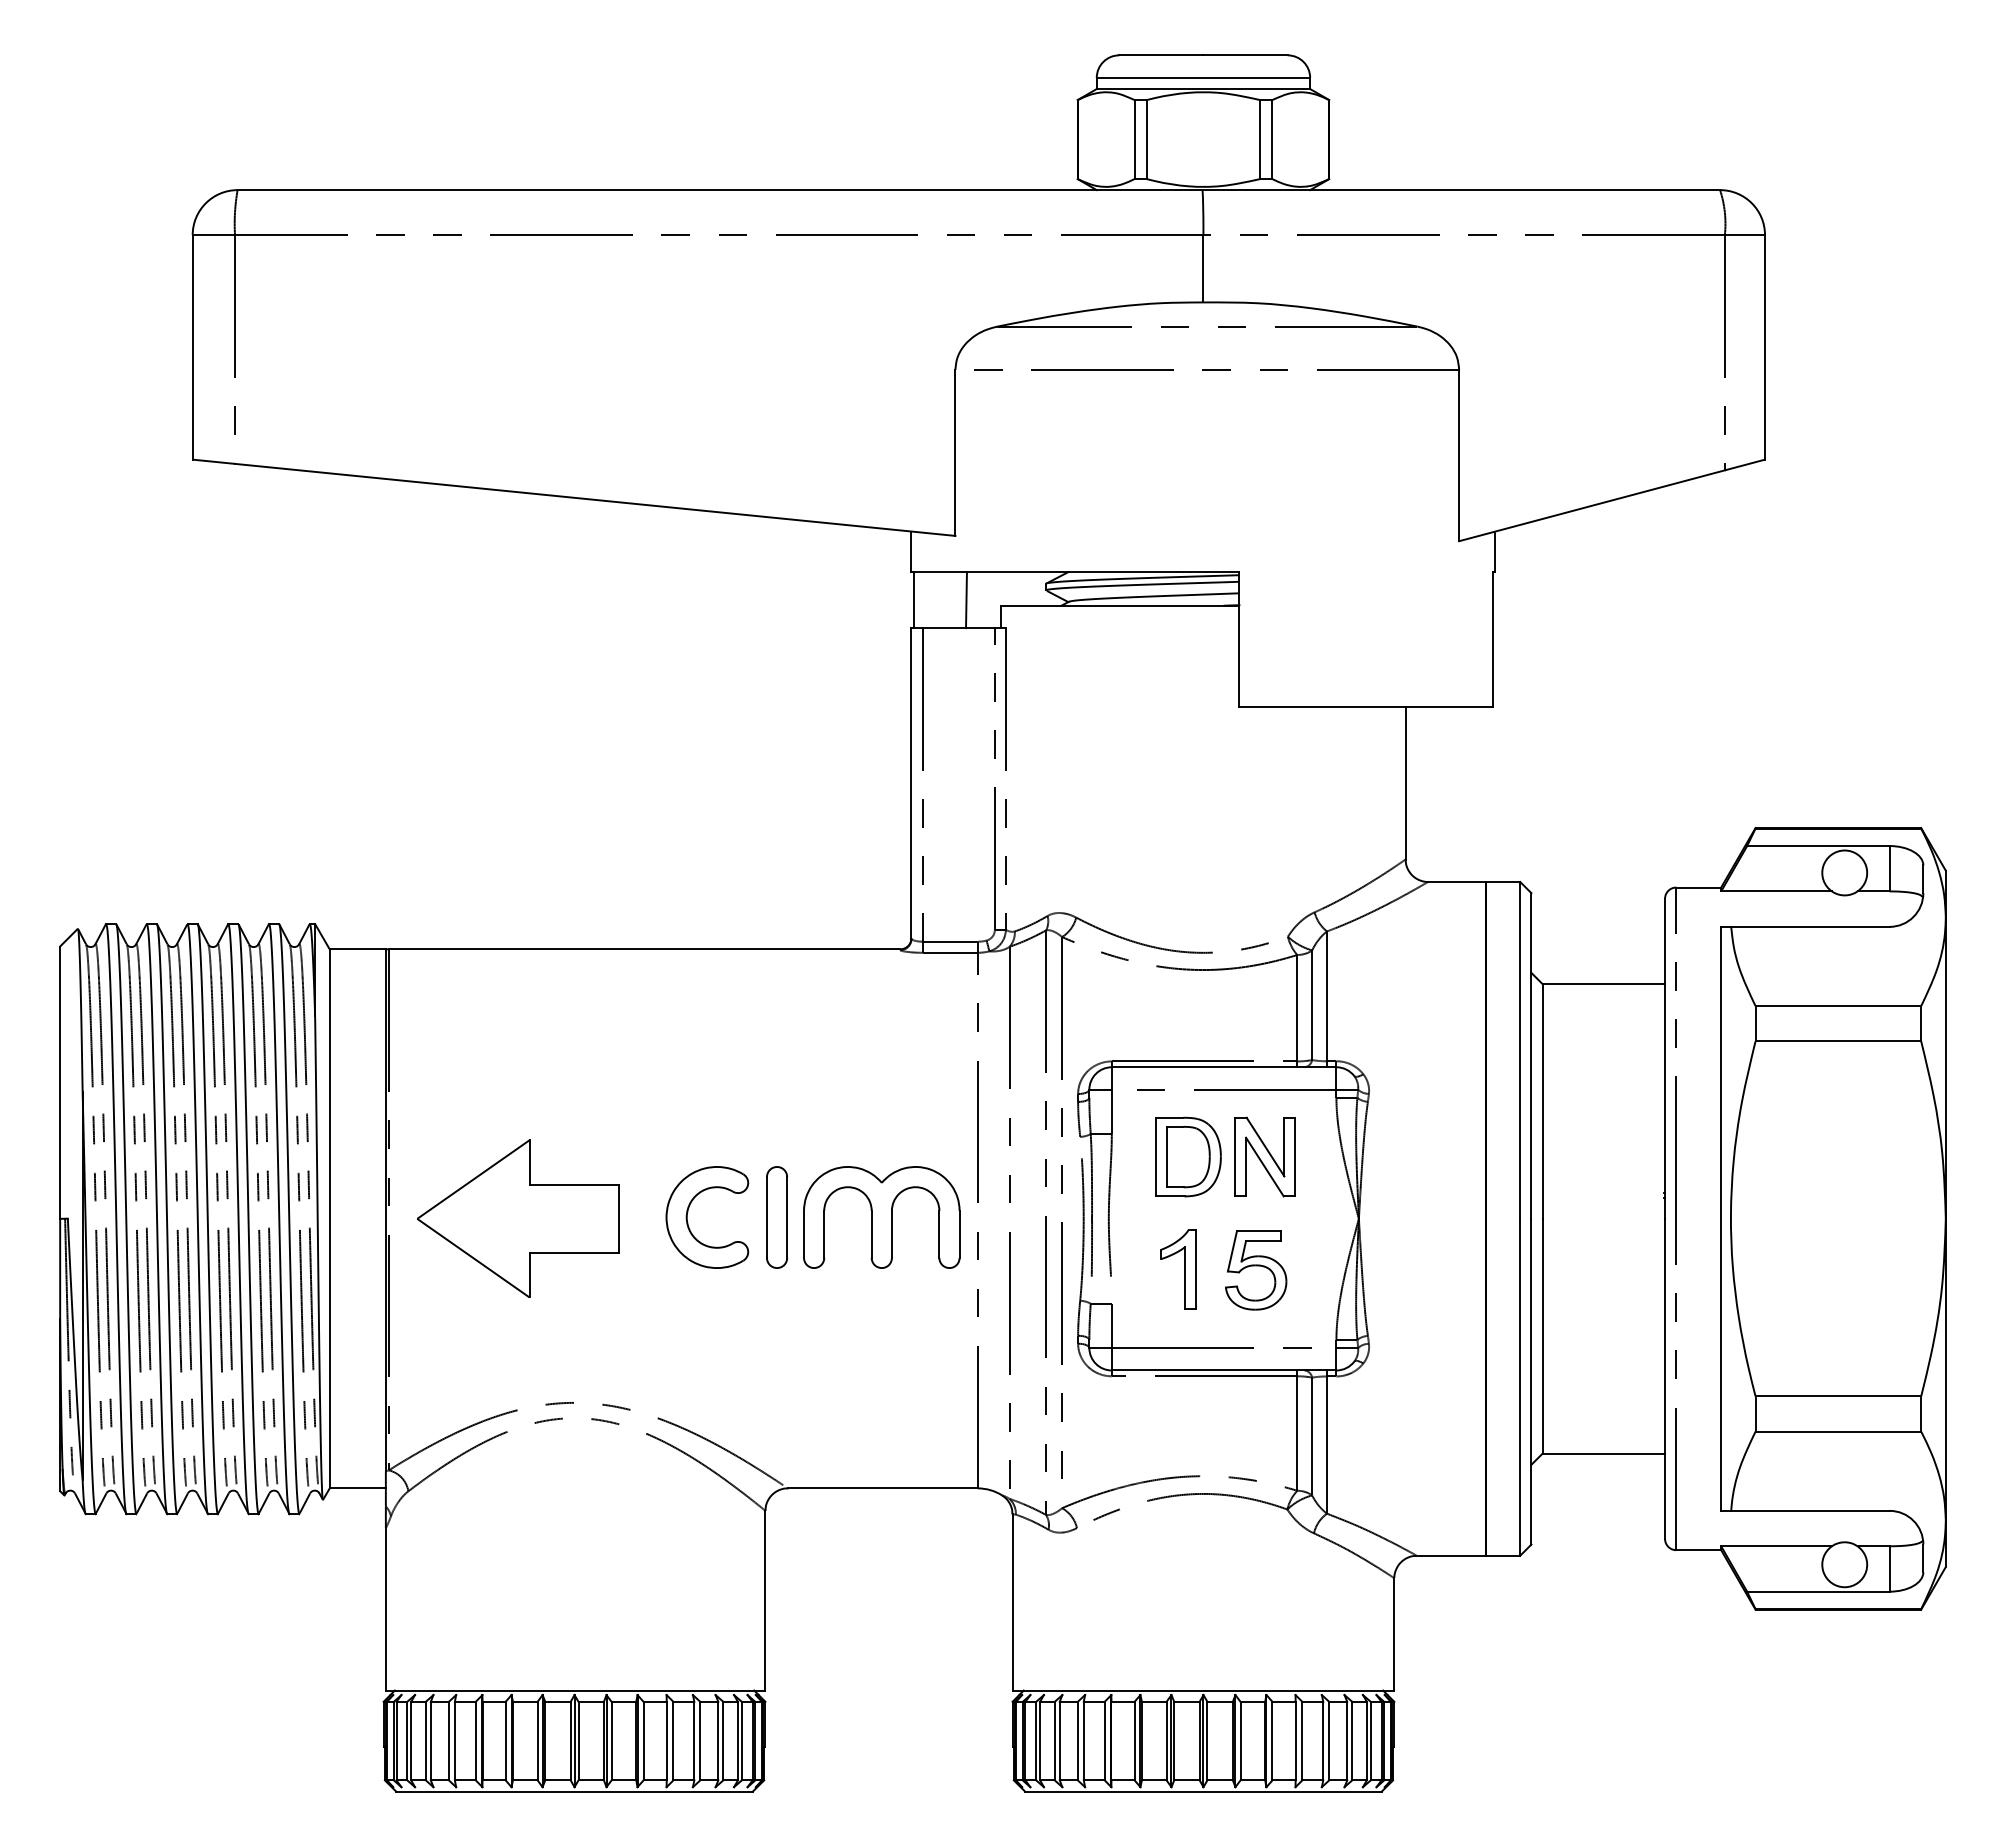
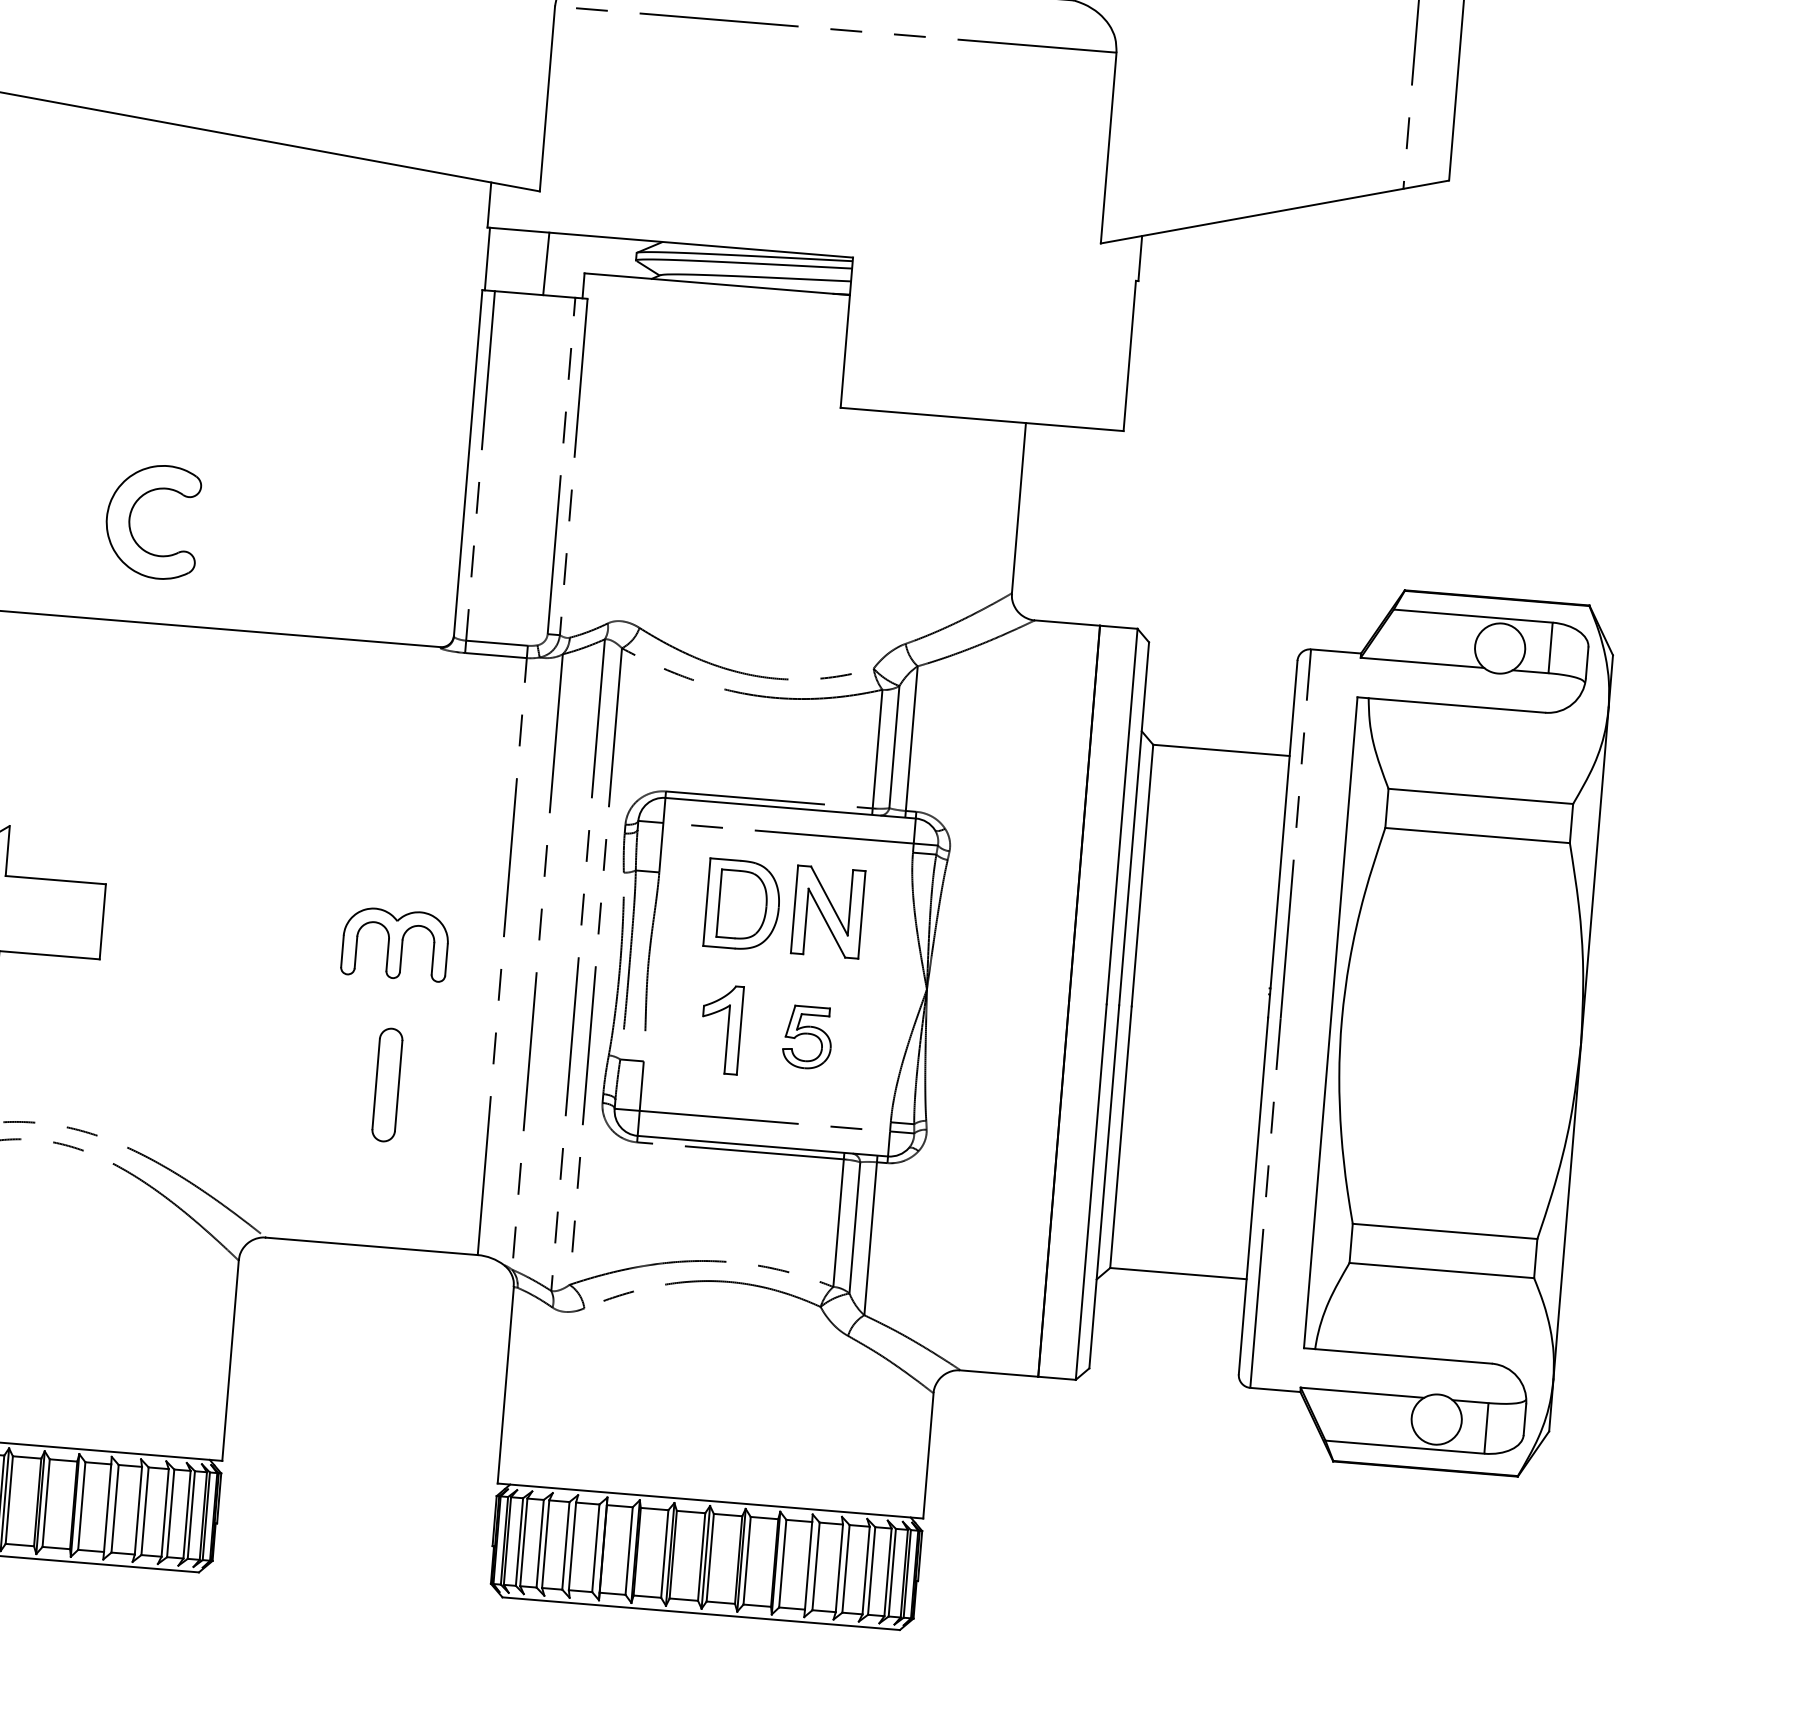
part: (688, 1212) -> (131, 514), moved
part: (777, 1217) -> (387, 1085), moved
part: (881, 1217) -> (394, 944), size x0.6
part: (1256, 1270) -> (808, 1037), size x0.7

